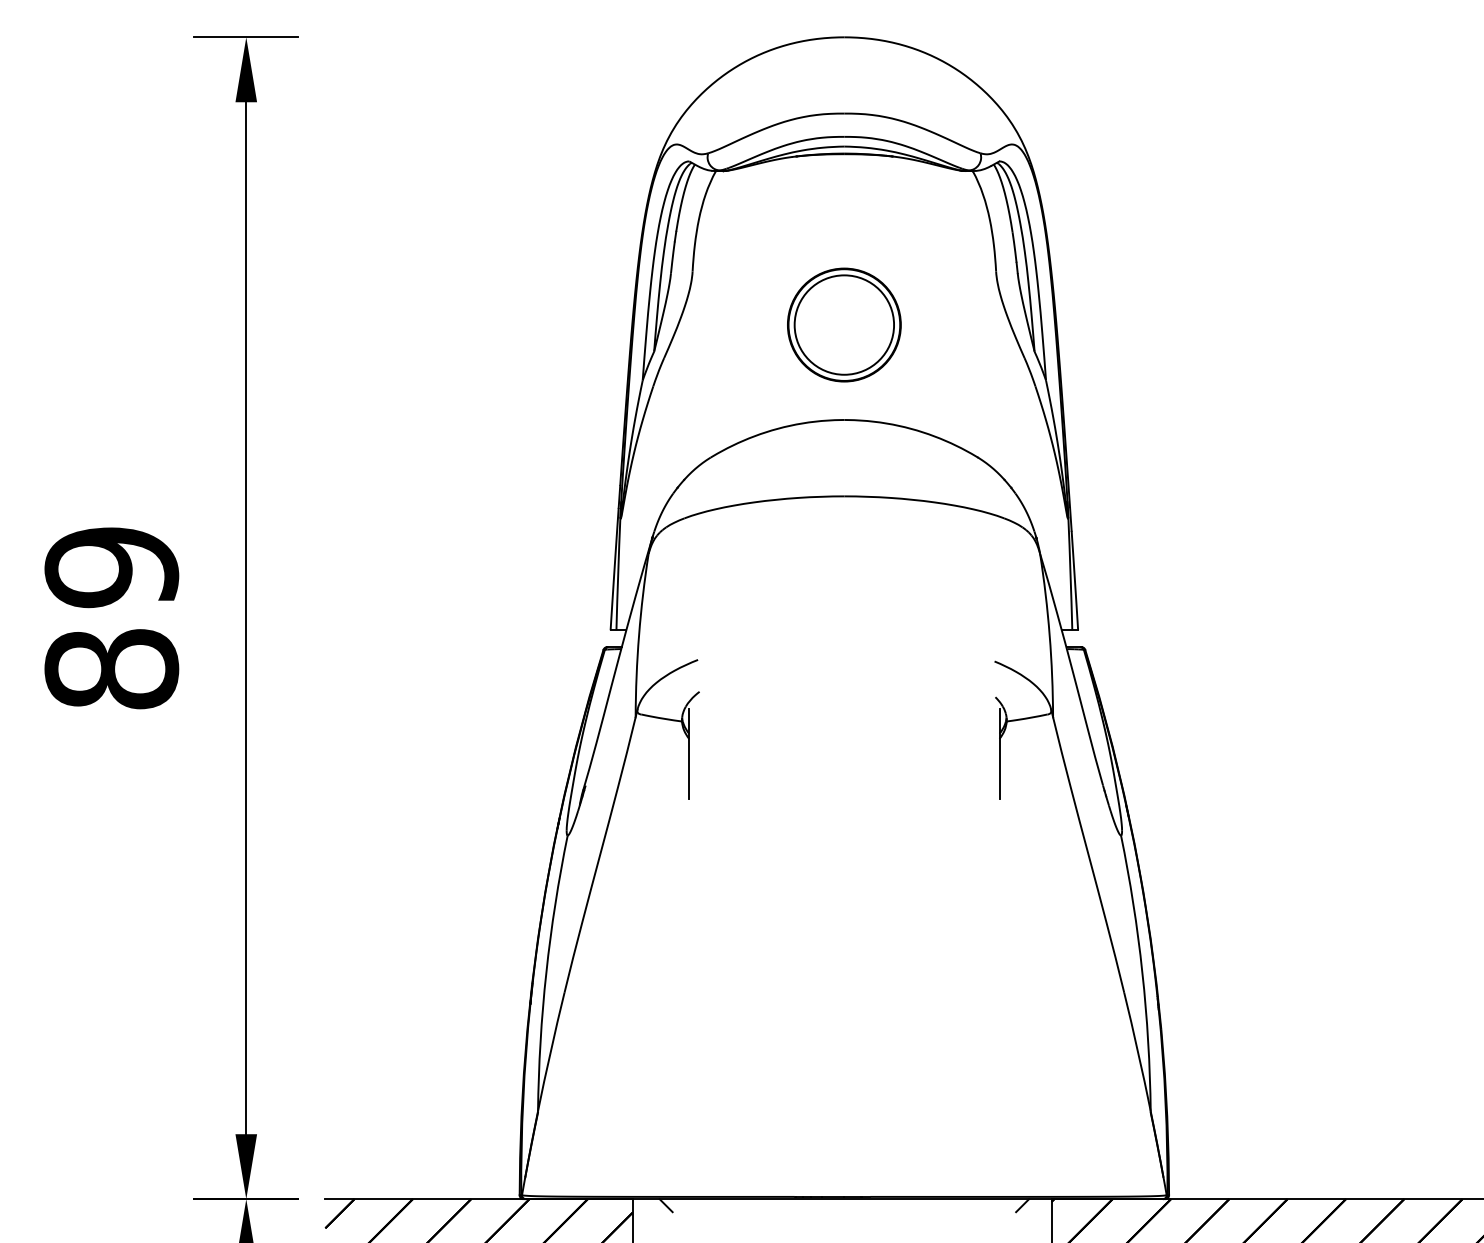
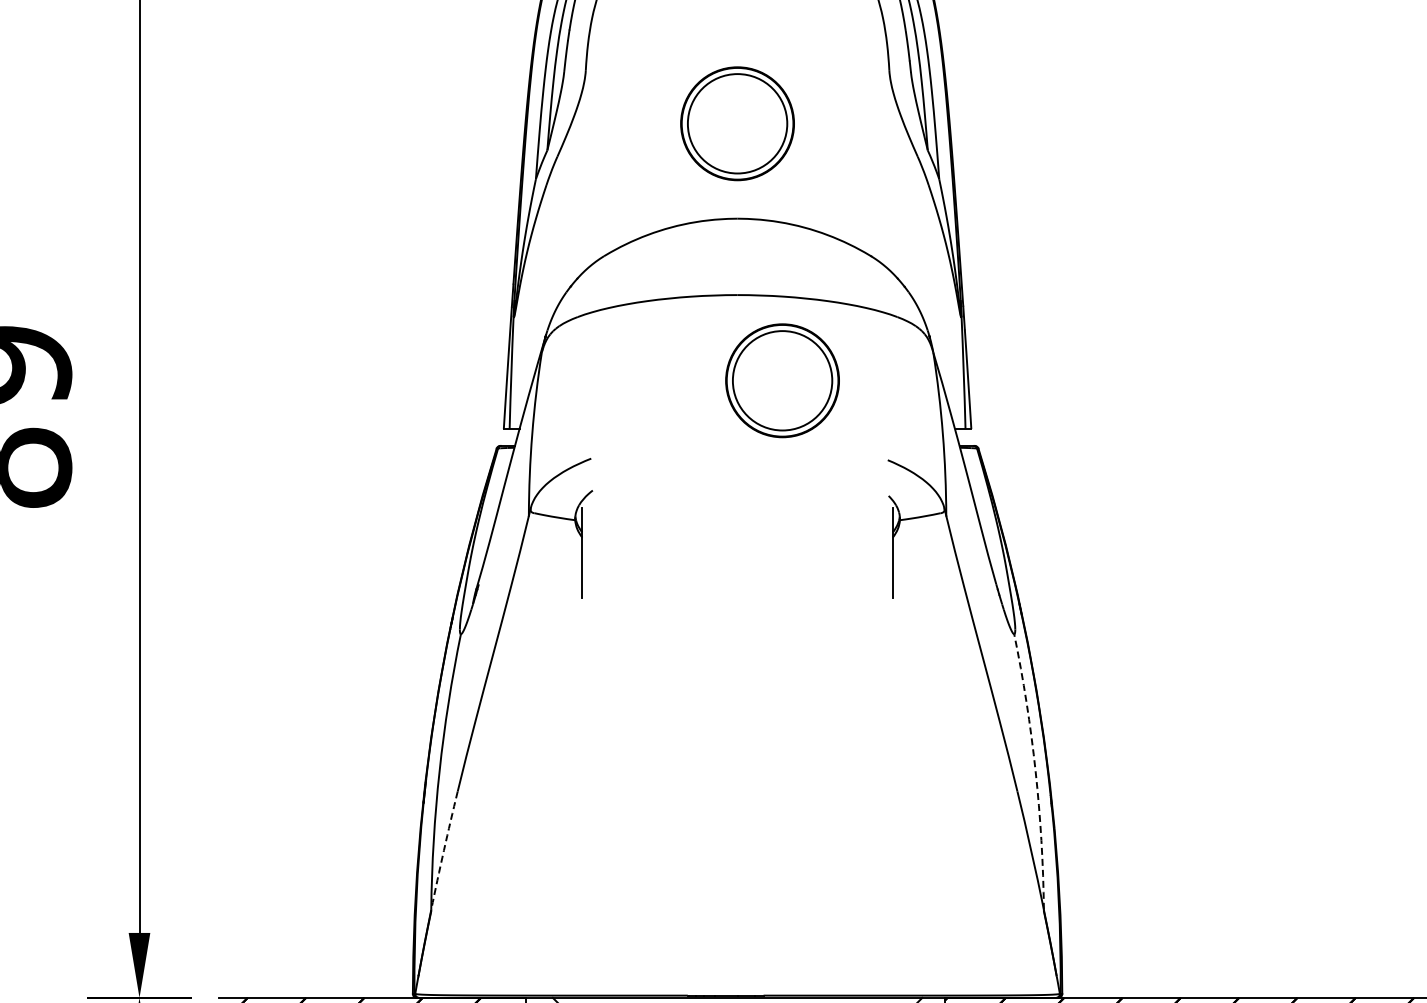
part: (889, 581) -> (782, 380), added
arc: (1142, 972) -> (1035, 771), solid -> dashed
arc: (550, 1051) -> (443, 850), solid -> dashed

